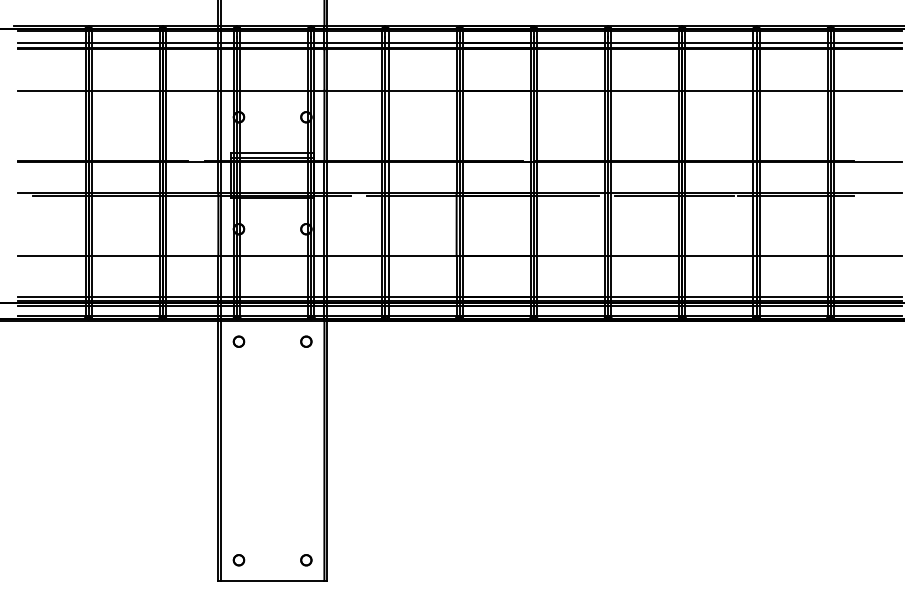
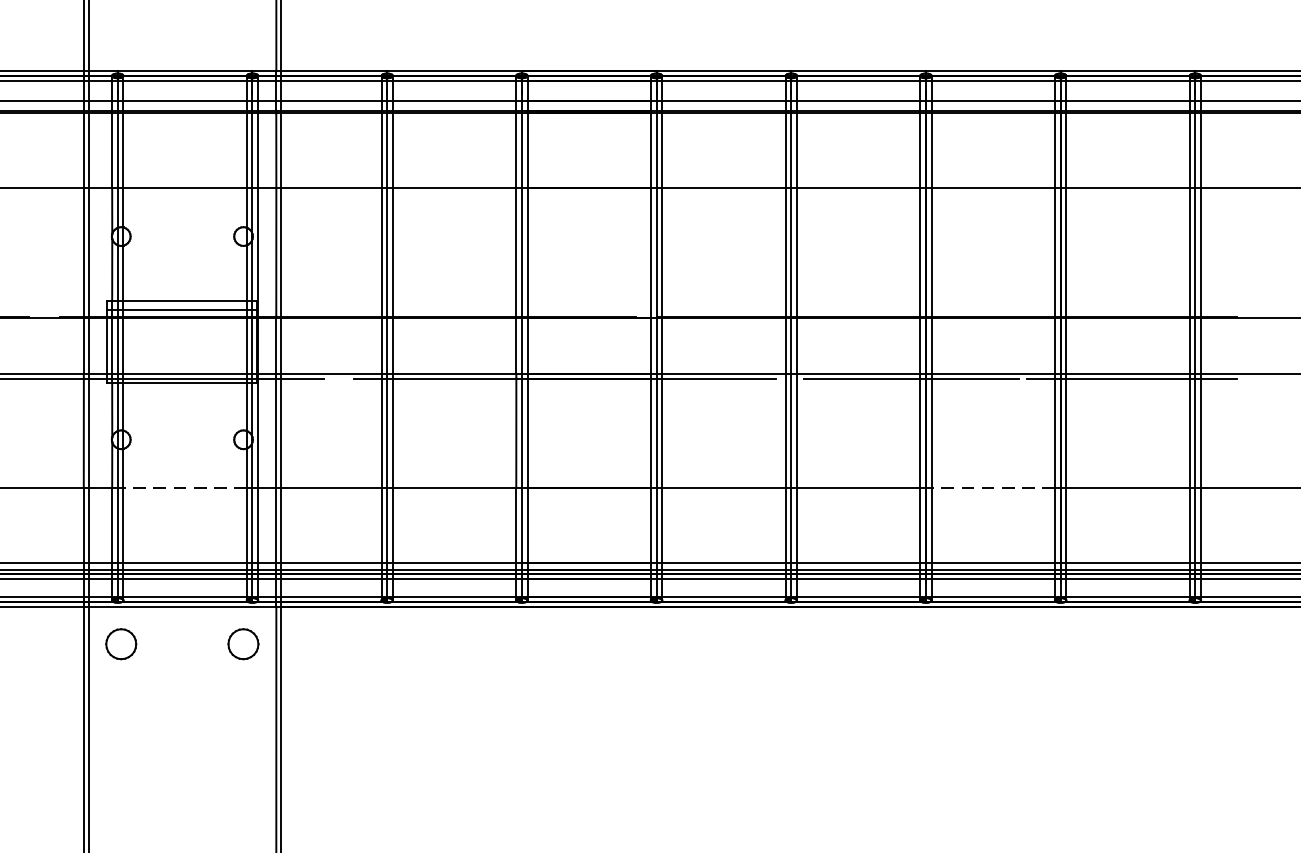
line: (273, 255) -> (183, 487), solid -> dashed
line: (718, 255) -> (991, 487), solid -> dashed
part: (238, 341) -> (120, 643), size x1.6
part: (306, 341) -> (243, 643), size x1.6

